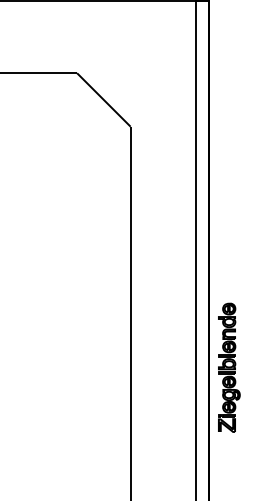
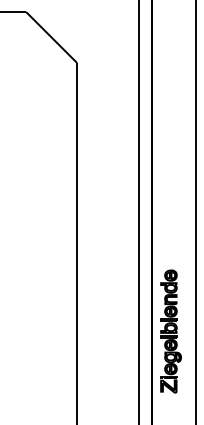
part: (229, 367) -> (171, 331), moved

